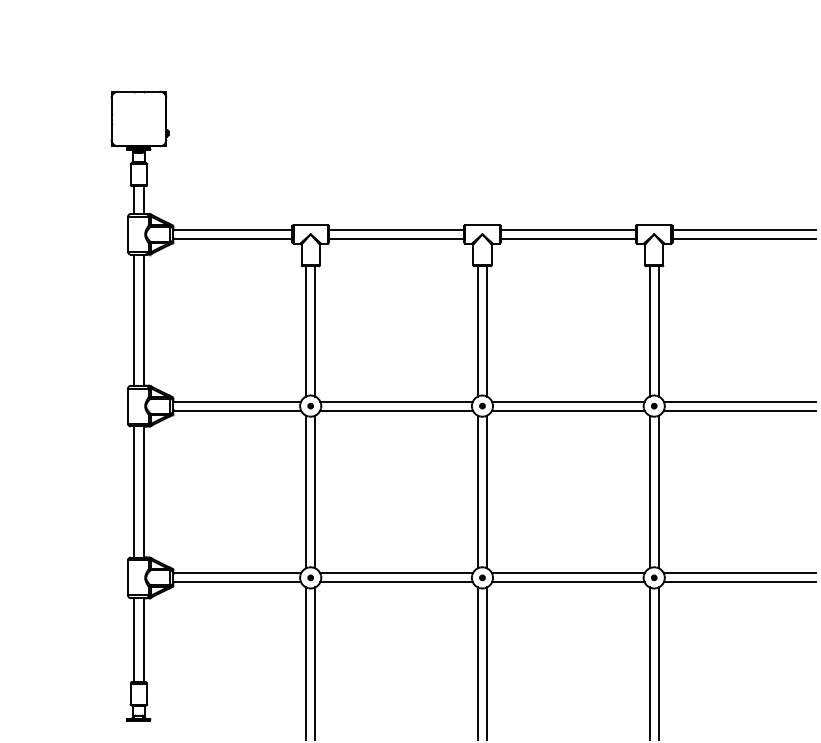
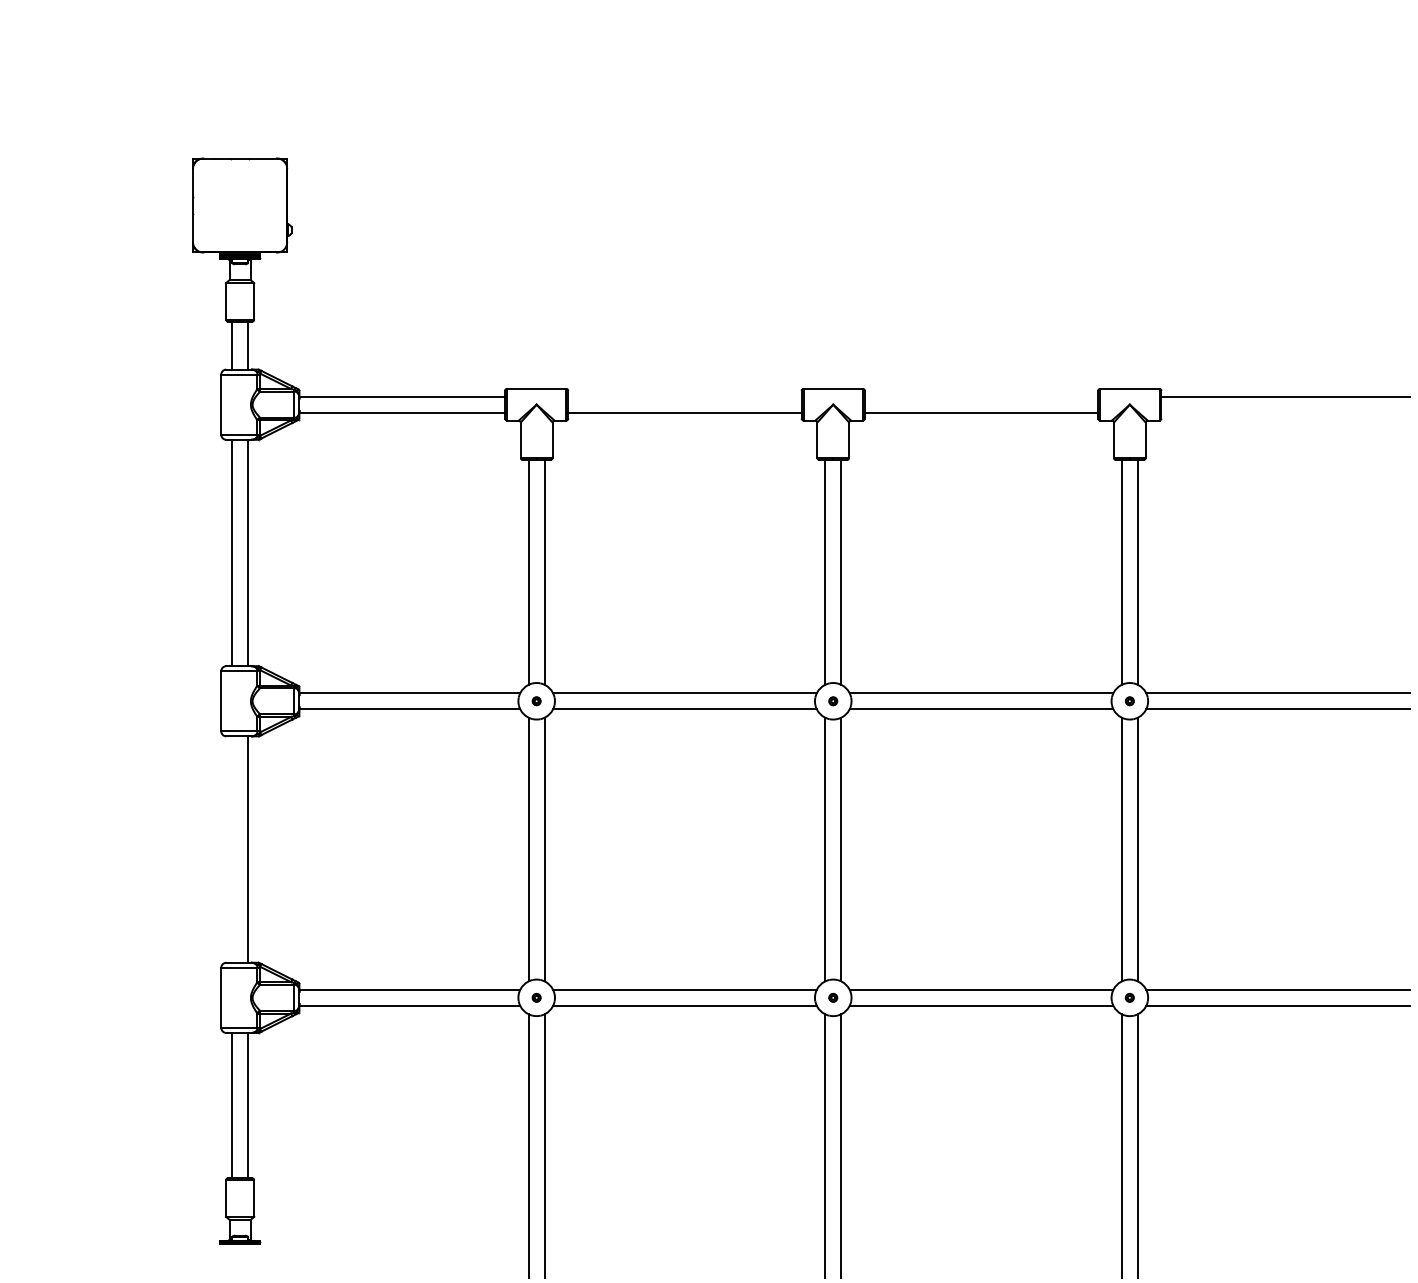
line: (396, 229) -> (684, 396), removed
line: (567, 229) -> (980, 396), removed
line: (744, 238) -> (1285, 411), removed
line: (134, 491) -> (232, 848), removed

